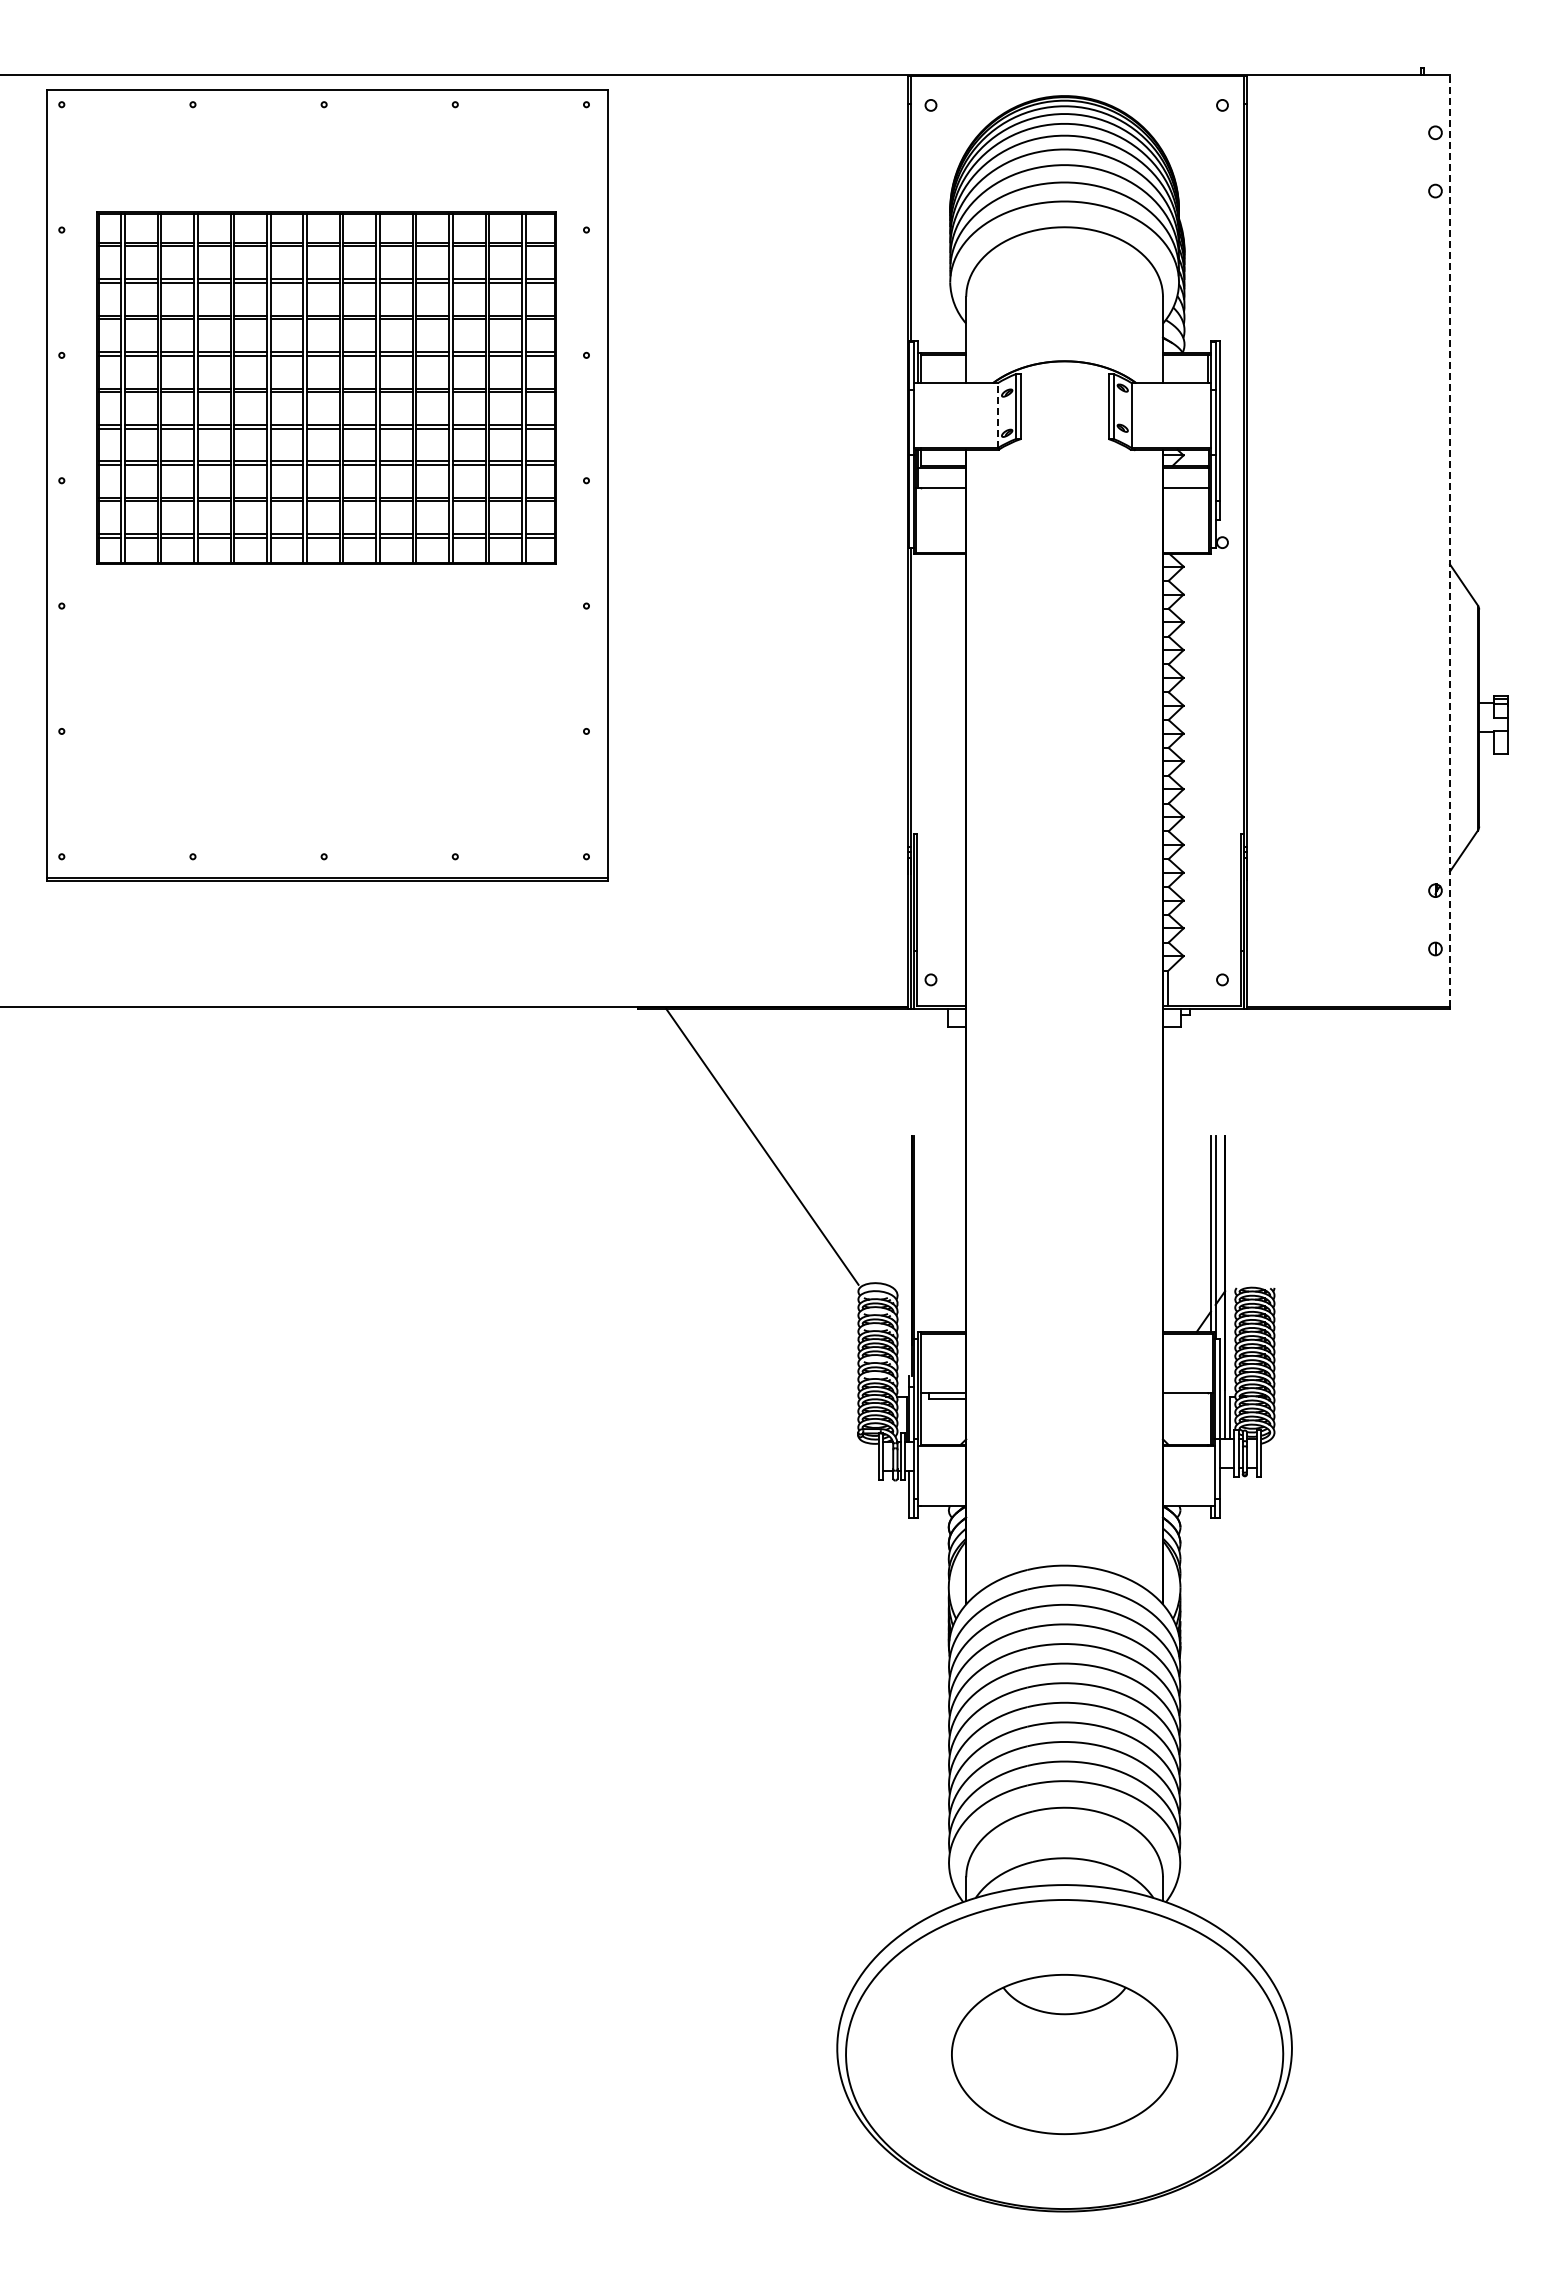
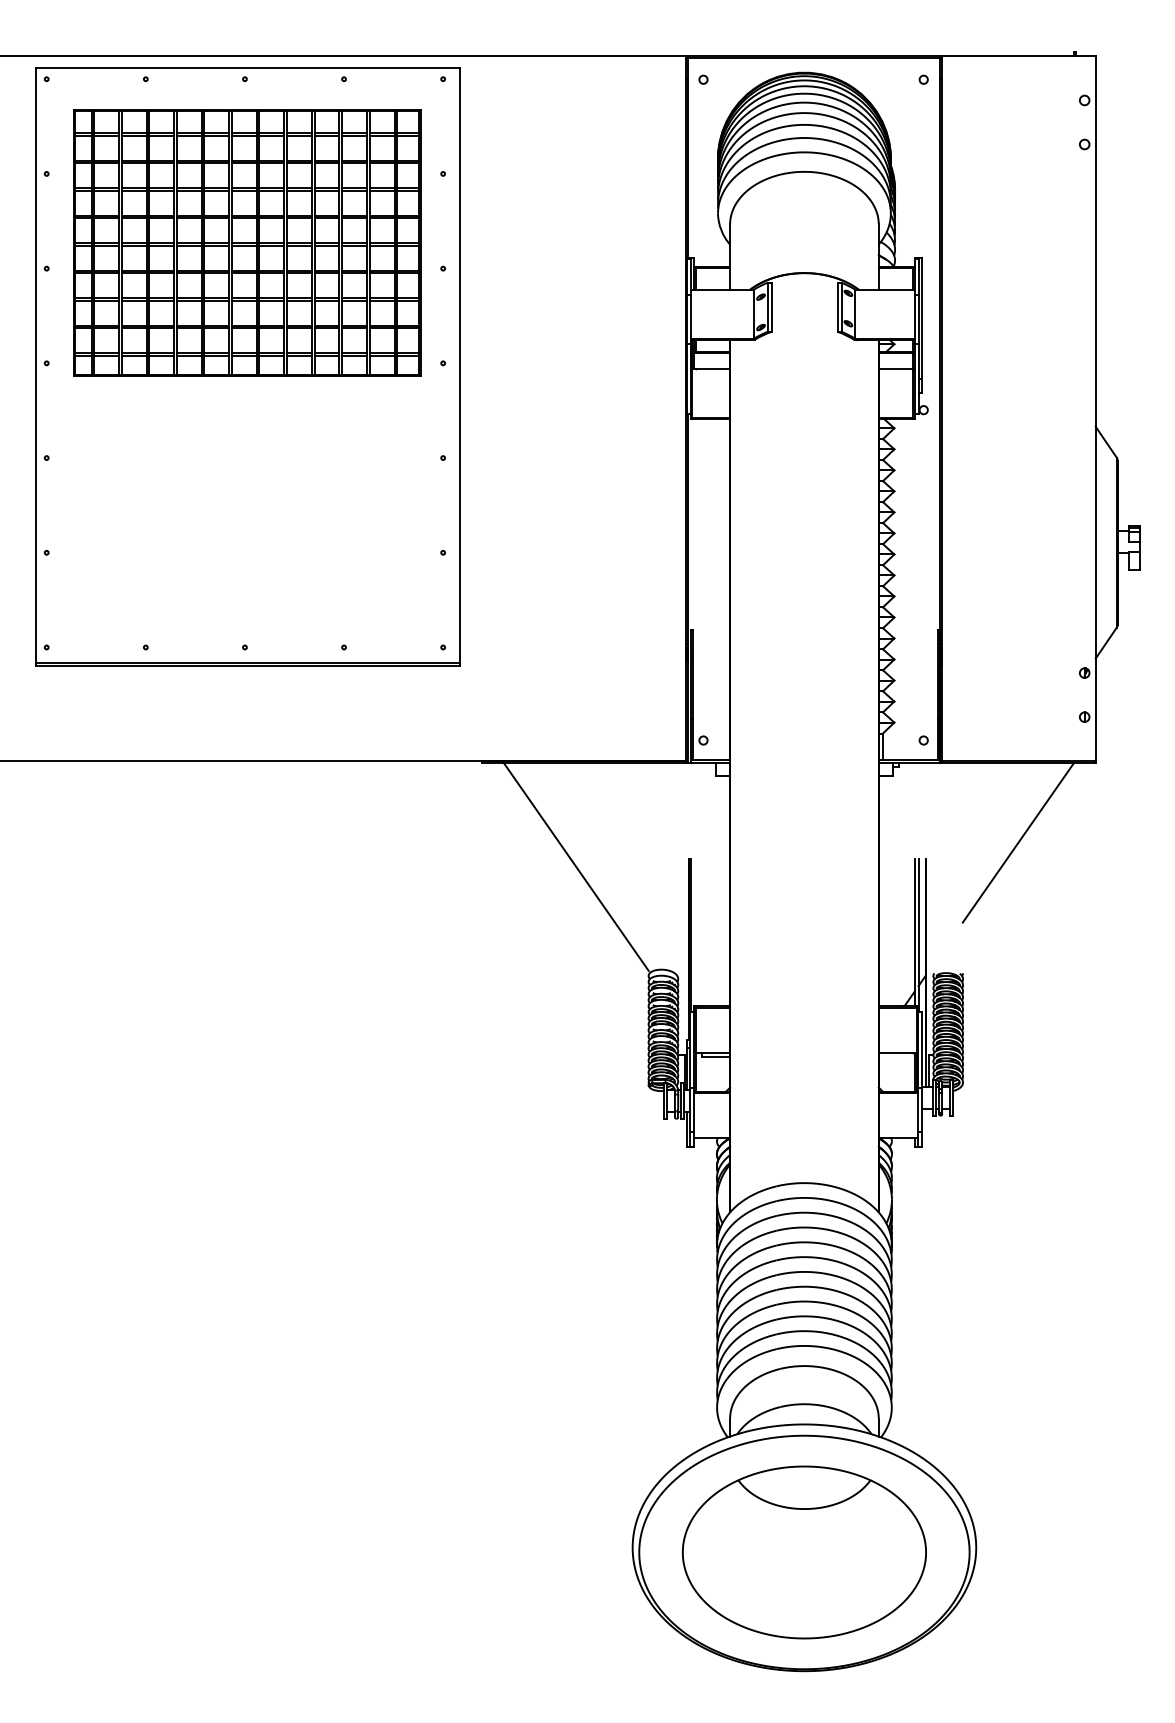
part: (326, 387) -> (246, 242), moved
line: (997, 415) -> (753, 314), dashed -> solid
line: (1450, 540) -> (1096, 408), dashed -> solid
line: (1347, 1114) -> (1018, 842), added
part: (1064, 2054) -> (804, 1552), size x1.43

